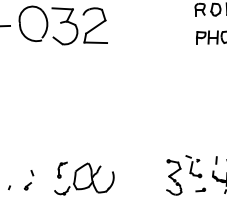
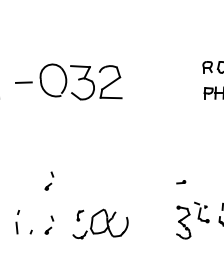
part: (29, 131) -> (49, 180), added
part: (62, 169) -> (80, 215), size x0.7
part: (201, 190) -> (181, 182), moved

